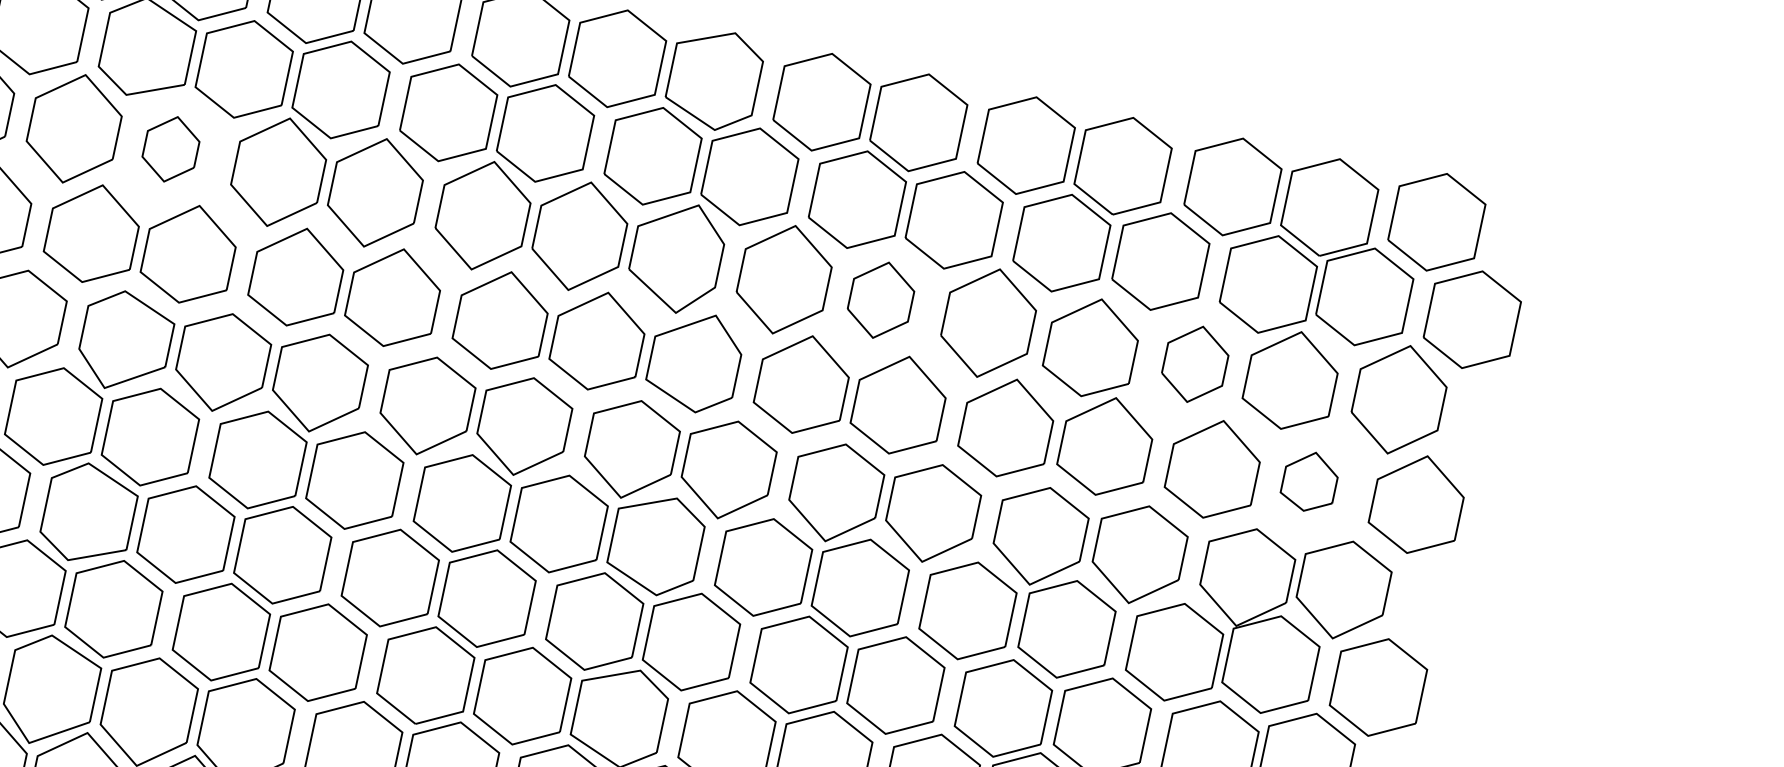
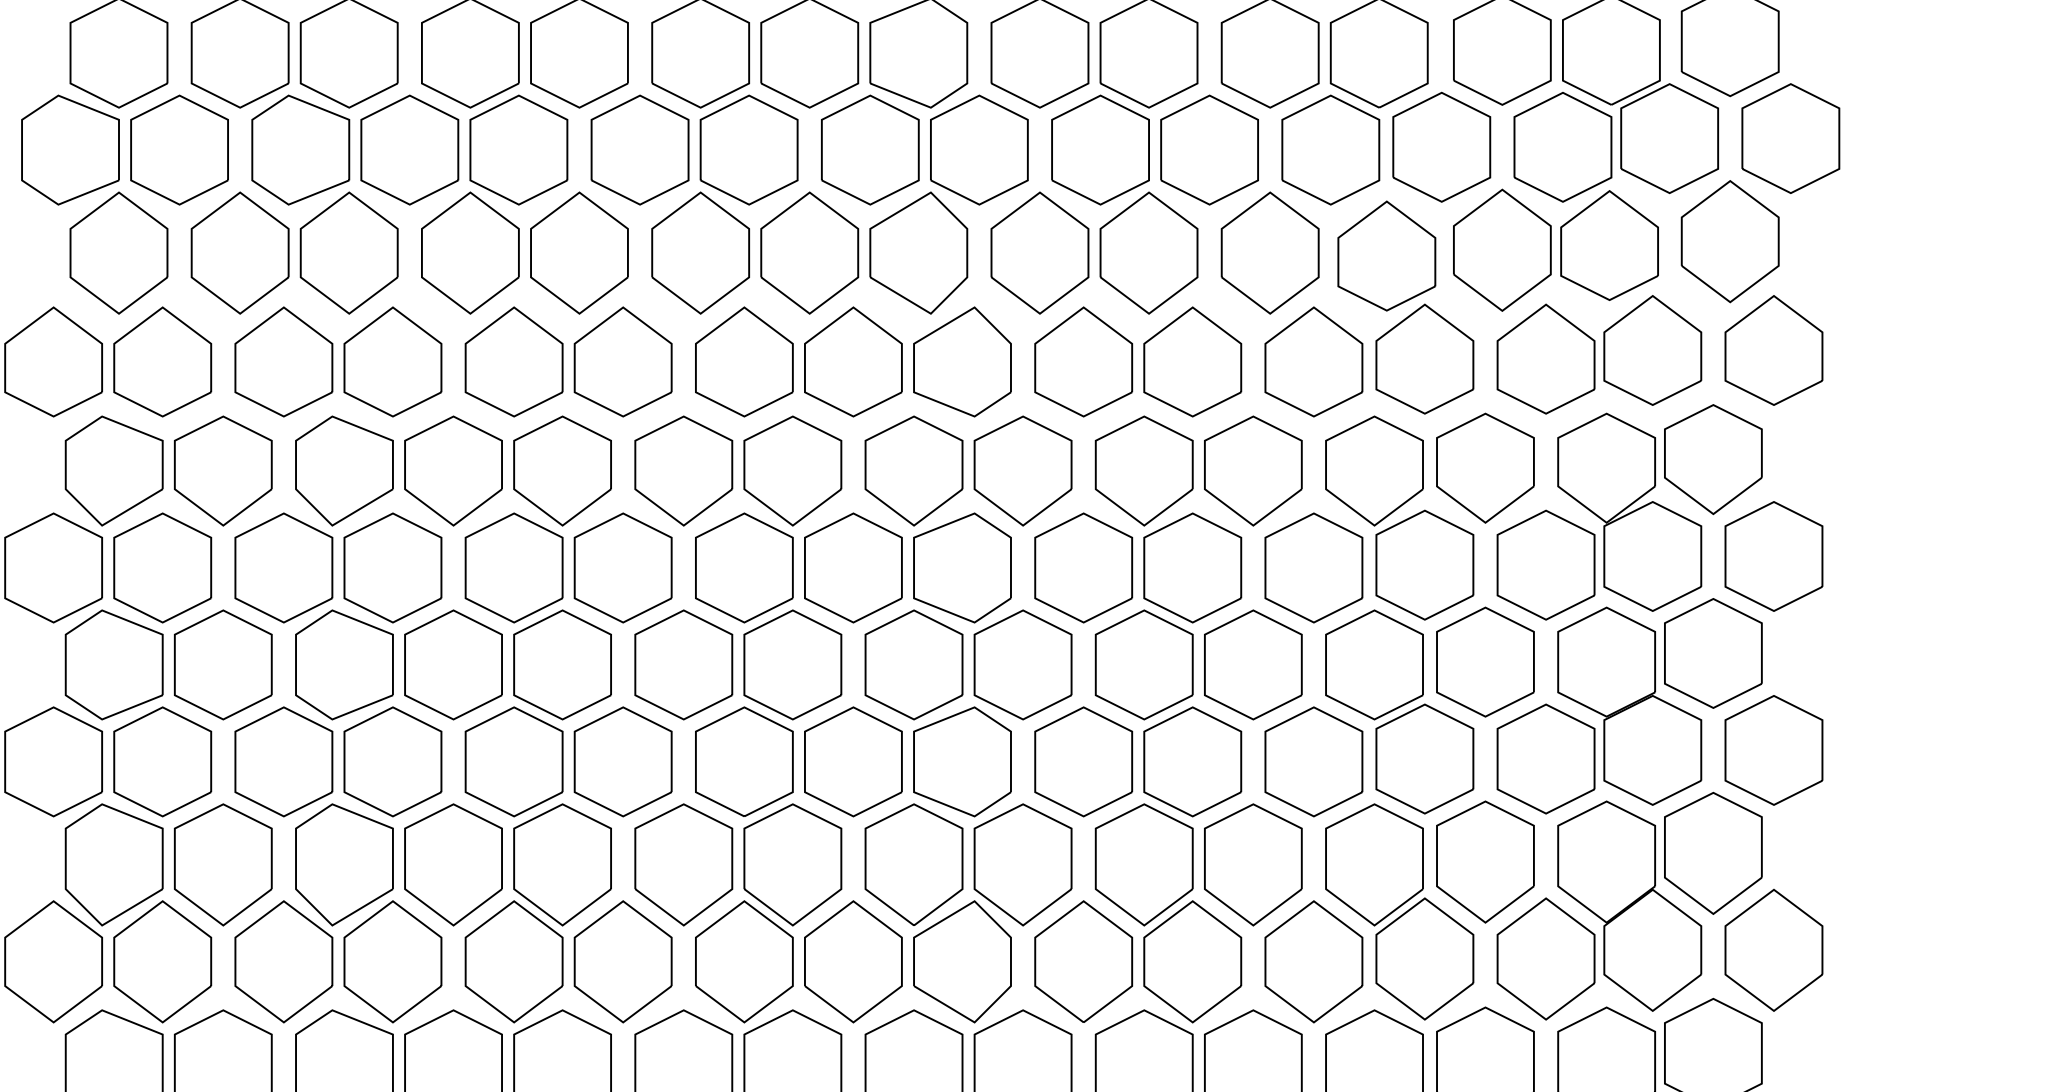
part: (170, 148) -> (348, 252), size x1.67
part: (880, 299) -> (1148, 252), size x1.43
part: (1195, 363) -> (1502, 249), size x1.43
part: (1309, 481) -> (1652, 350), size x1.67

